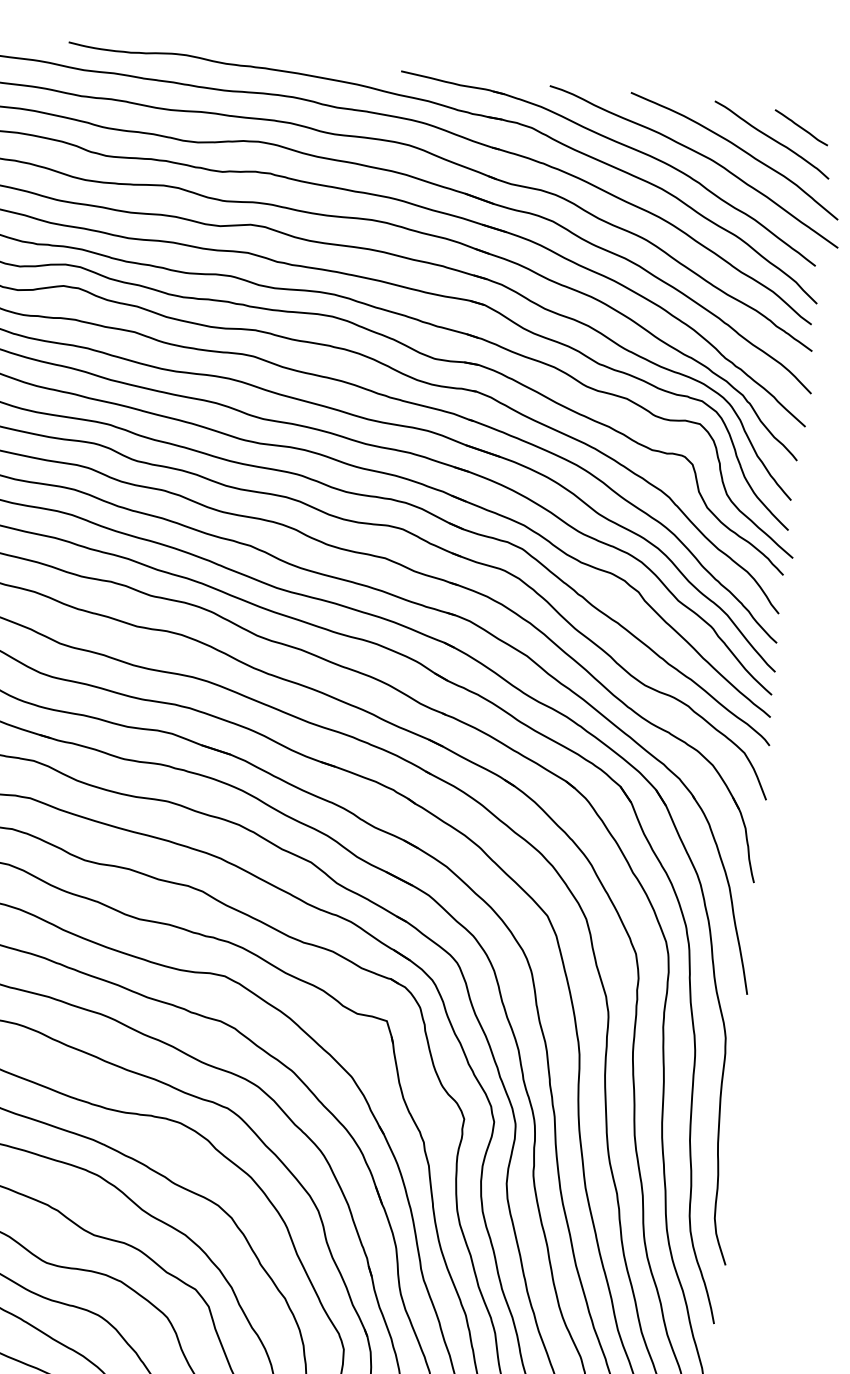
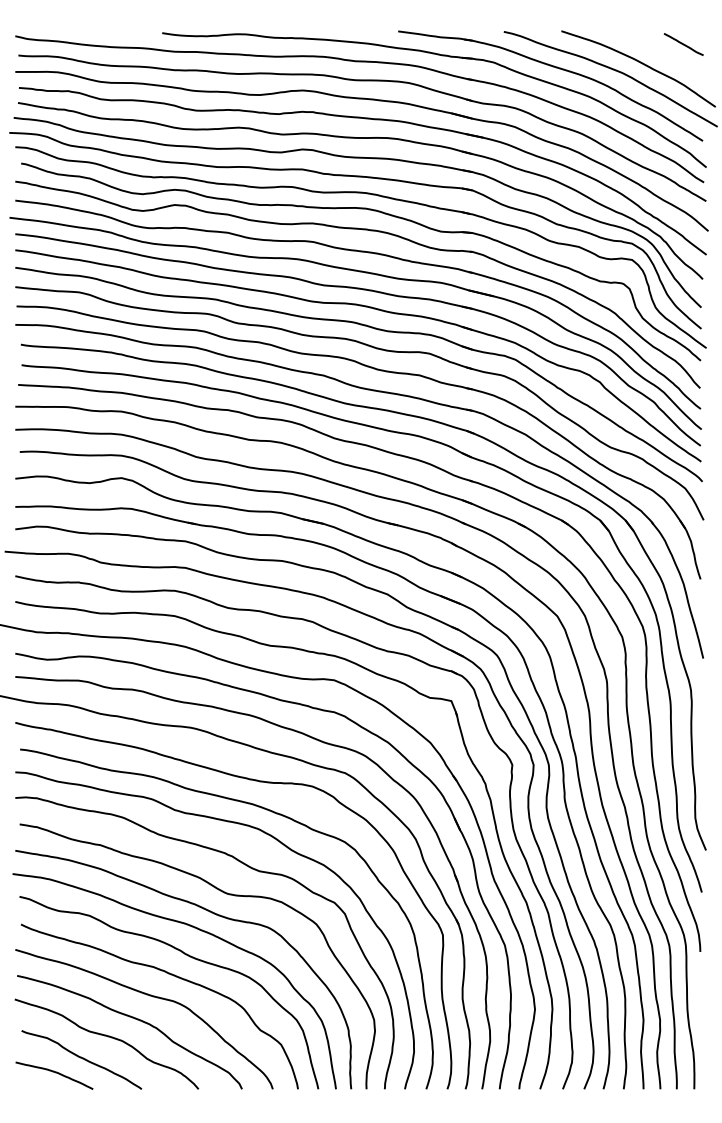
curve: (771, 140) -> (663, 55), removed

